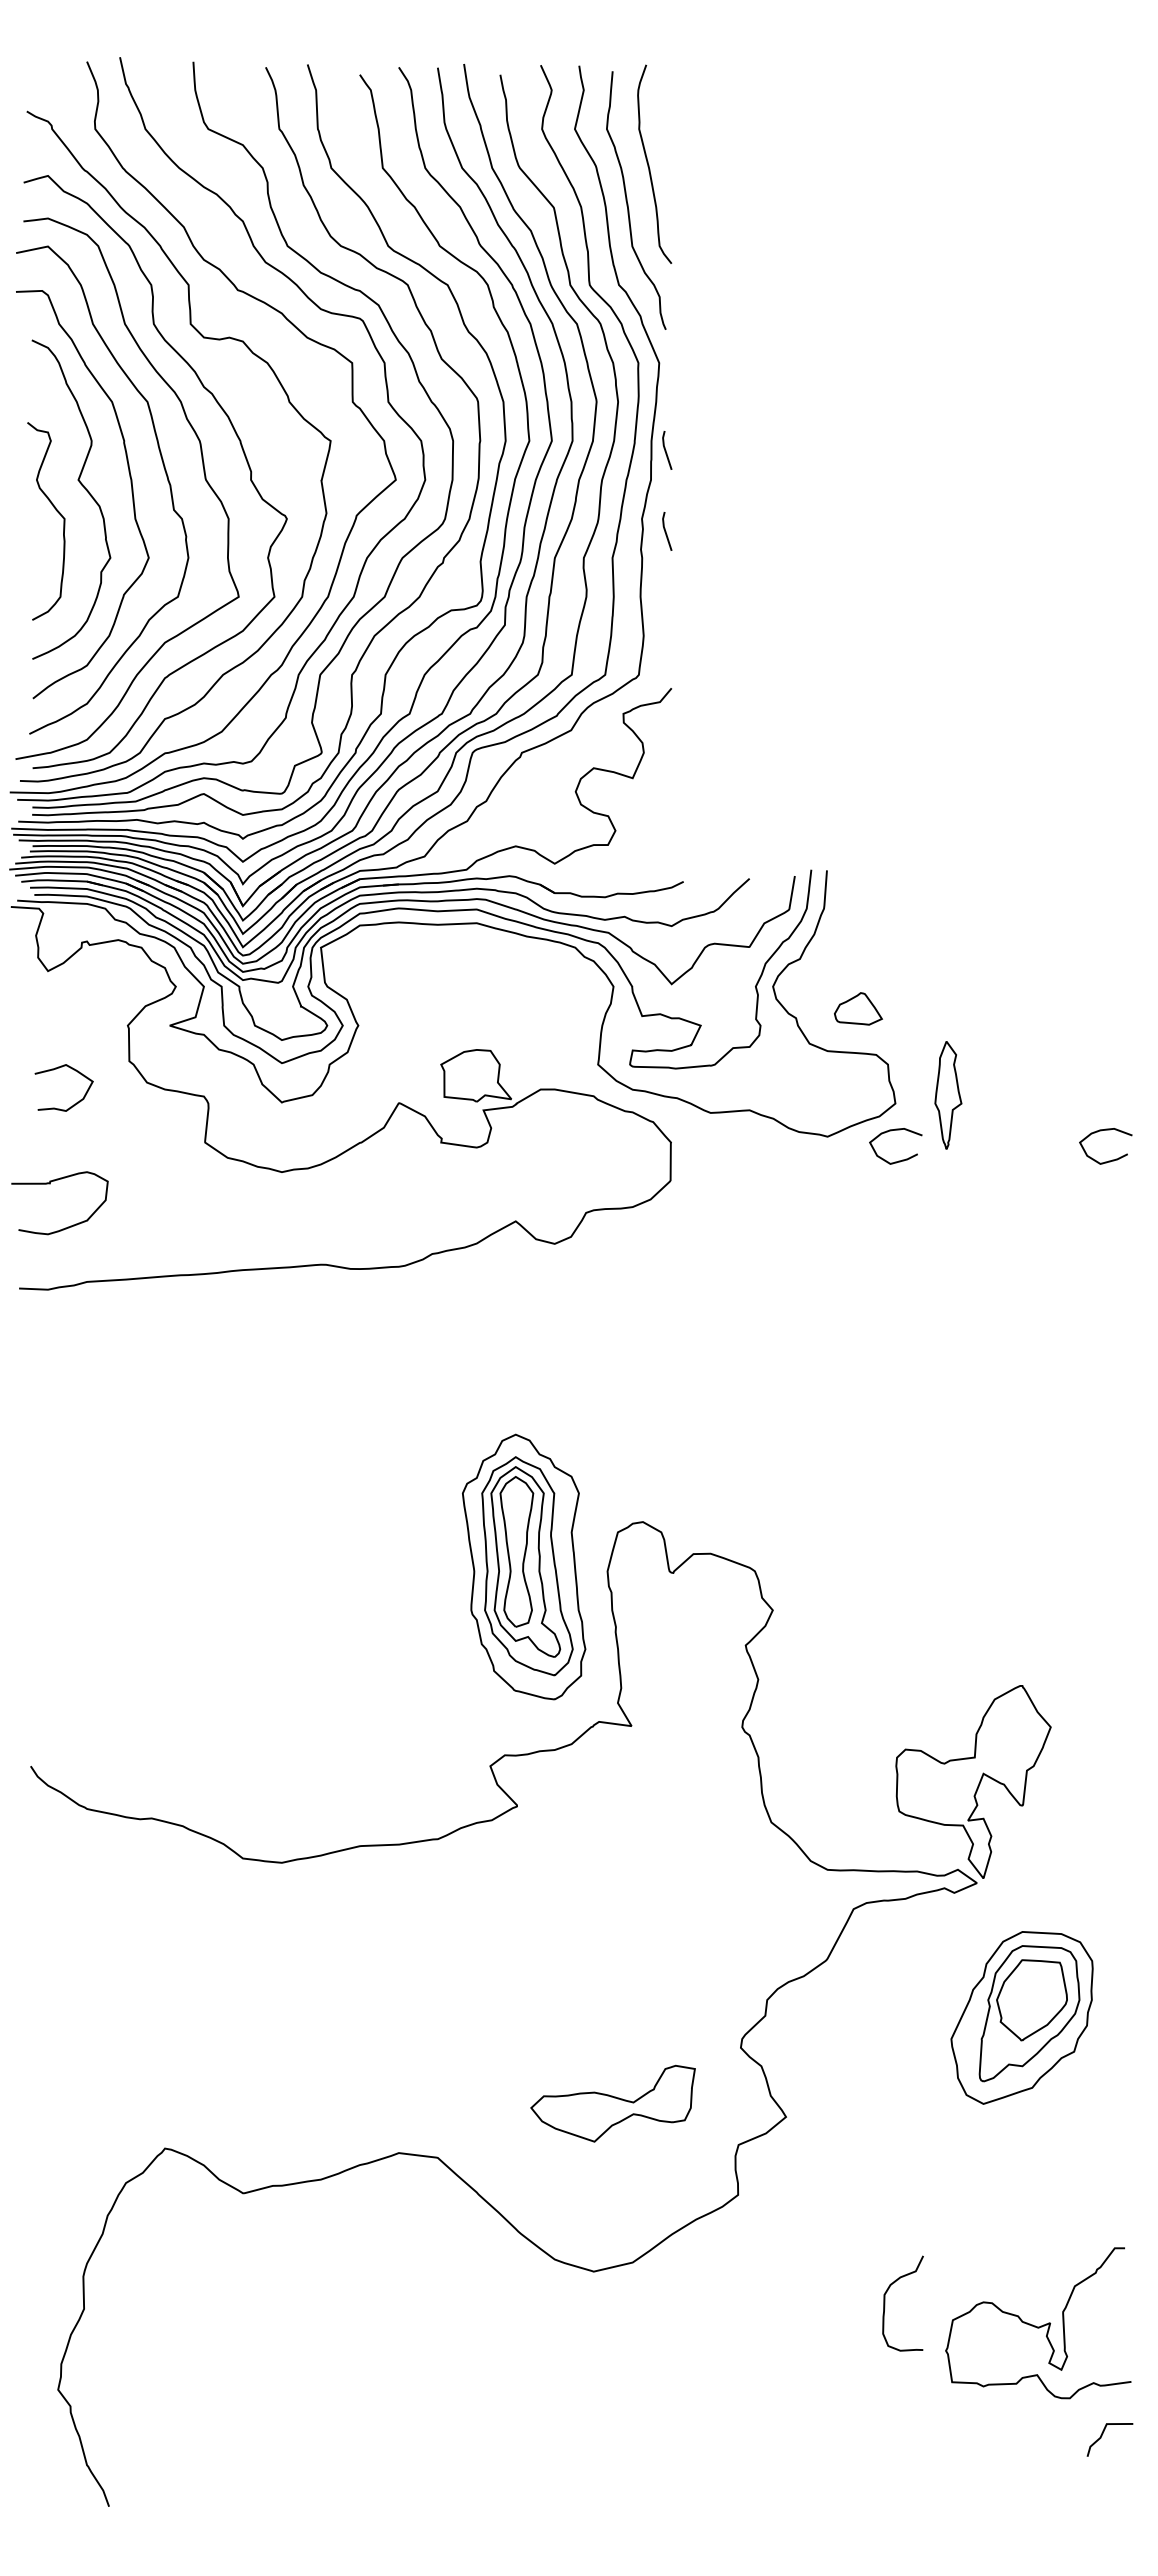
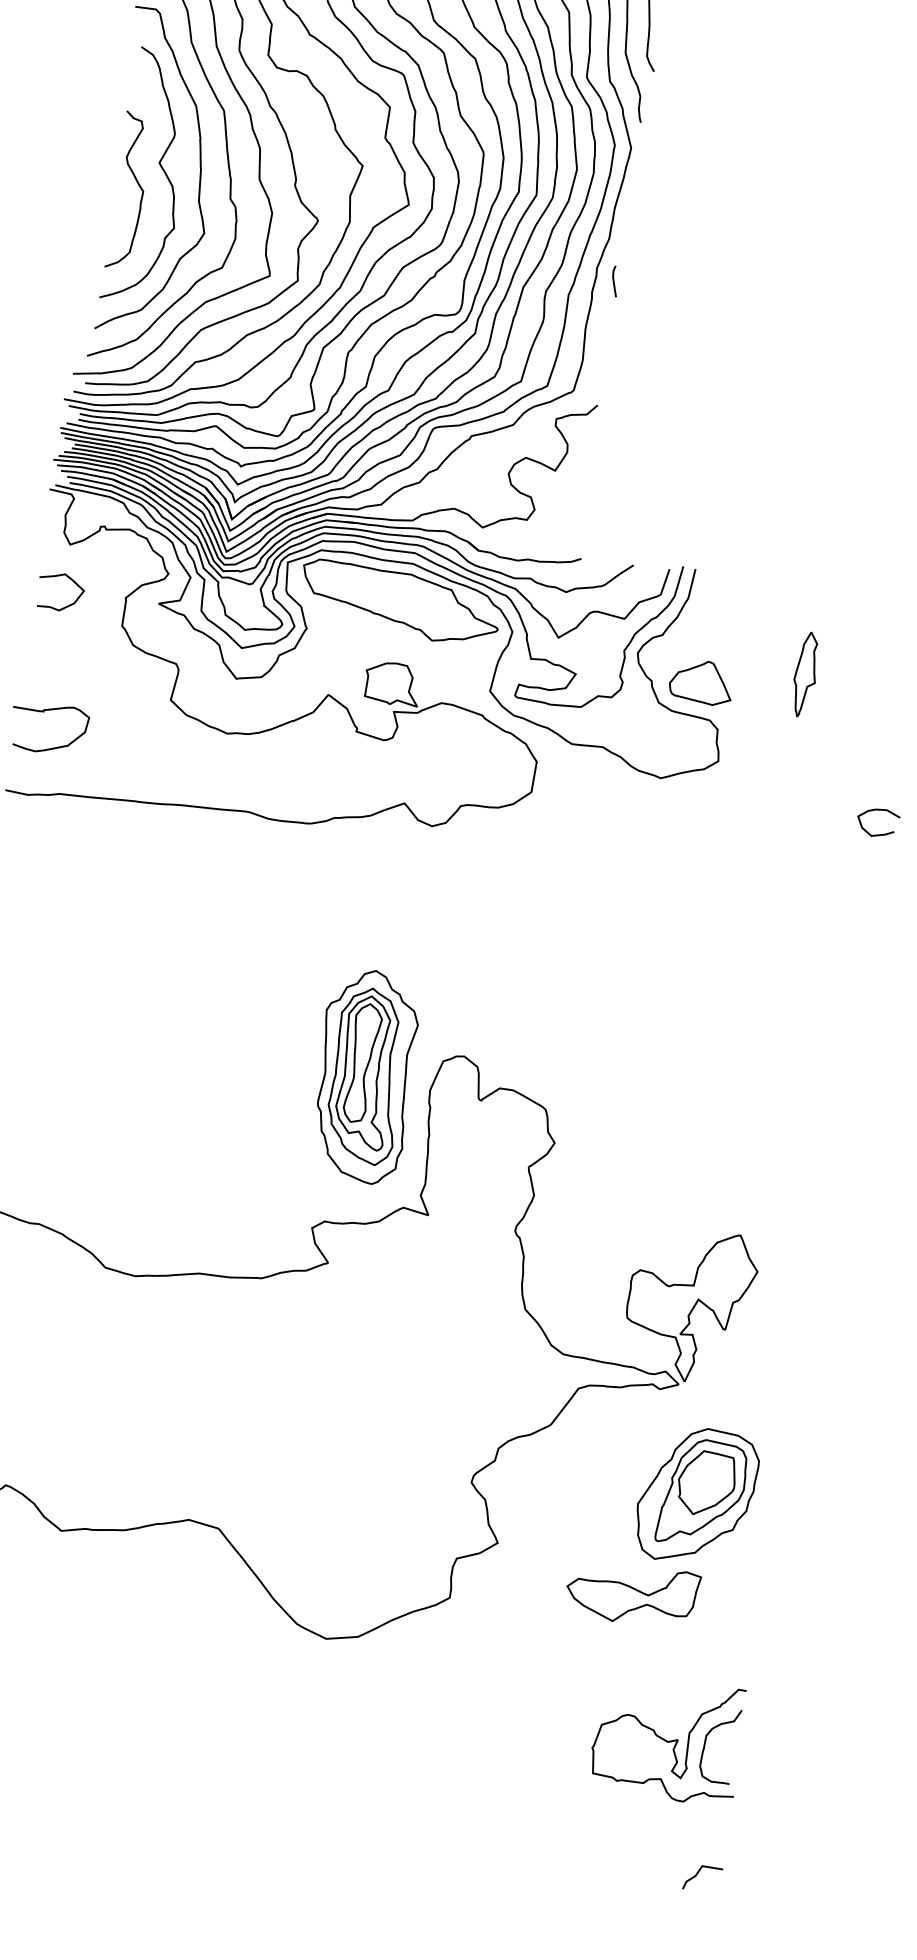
line: (666, 450) -> (625, 217), removed
part: (467, 975) -> (399, 603), added
part: (858, 1008) -> (702, 681), size x1.67
curve: (56, 1069) -> (57, 576), moved
part: (948, 1095) -> (805, 674), moved
curve: (898, 1160) -> (713, 806), removed
part: (612, 2103) -> (631, 1593), moved
curve: (885, 2303) -> (706, 1742), moved
line: (1102, 2436) -> (697, 1875), moved

